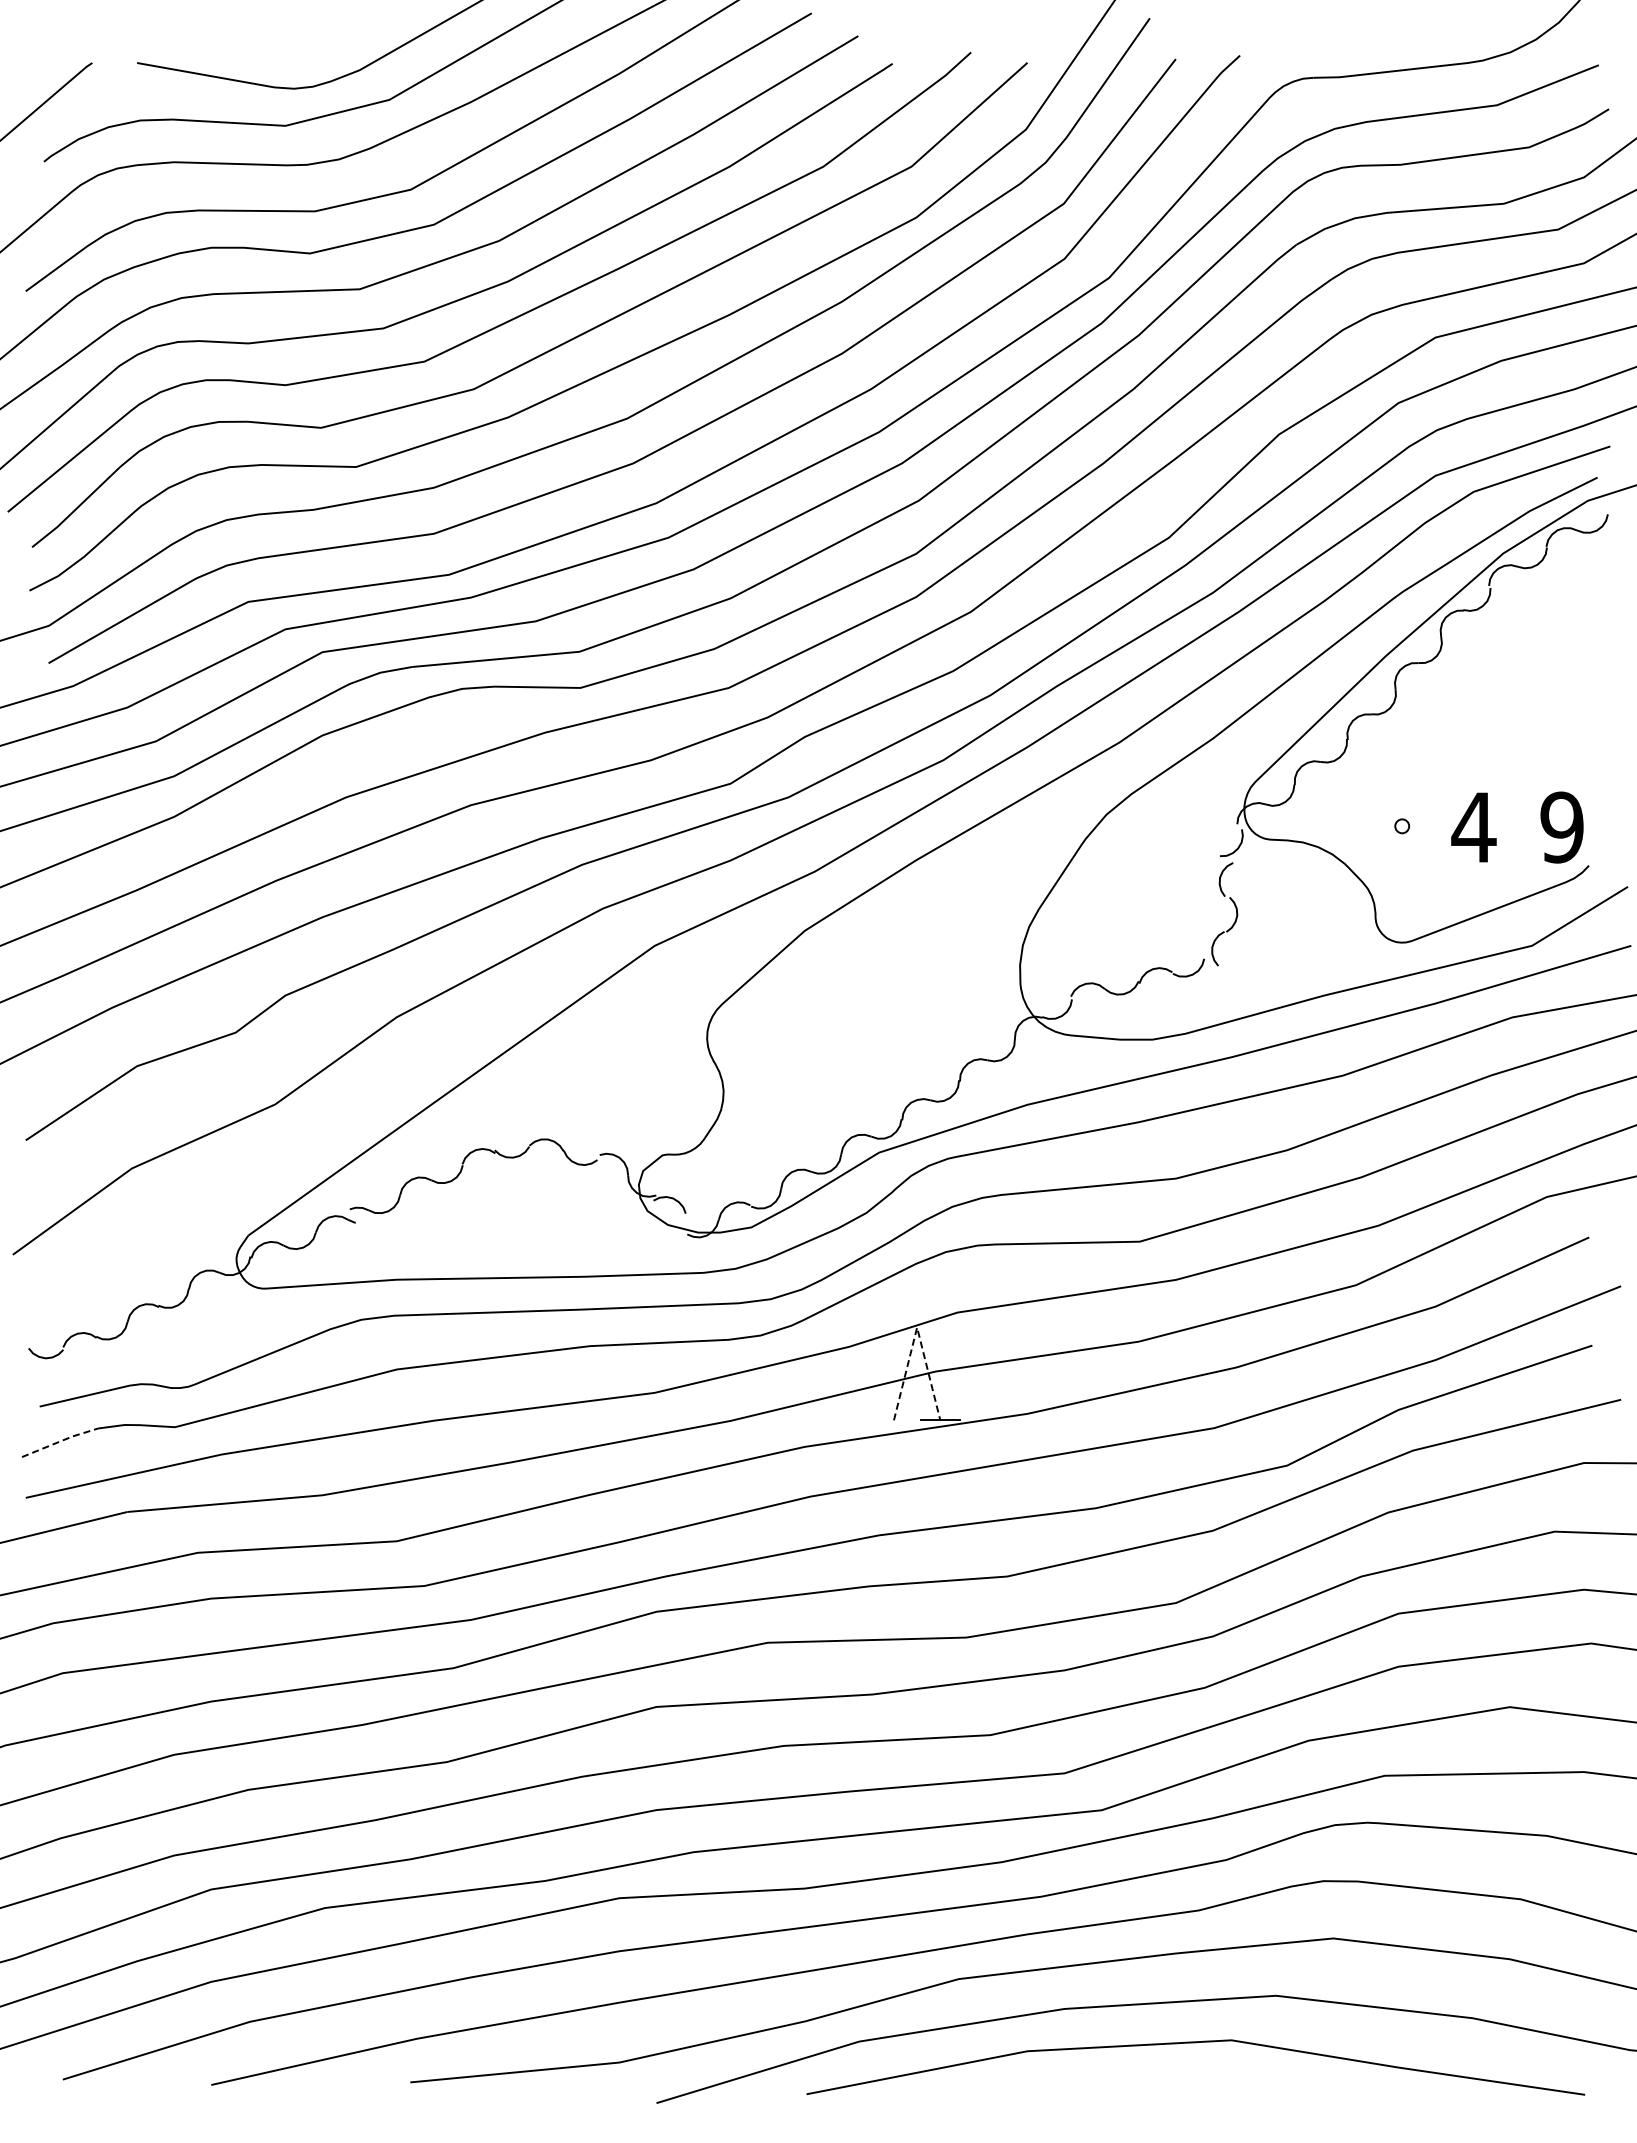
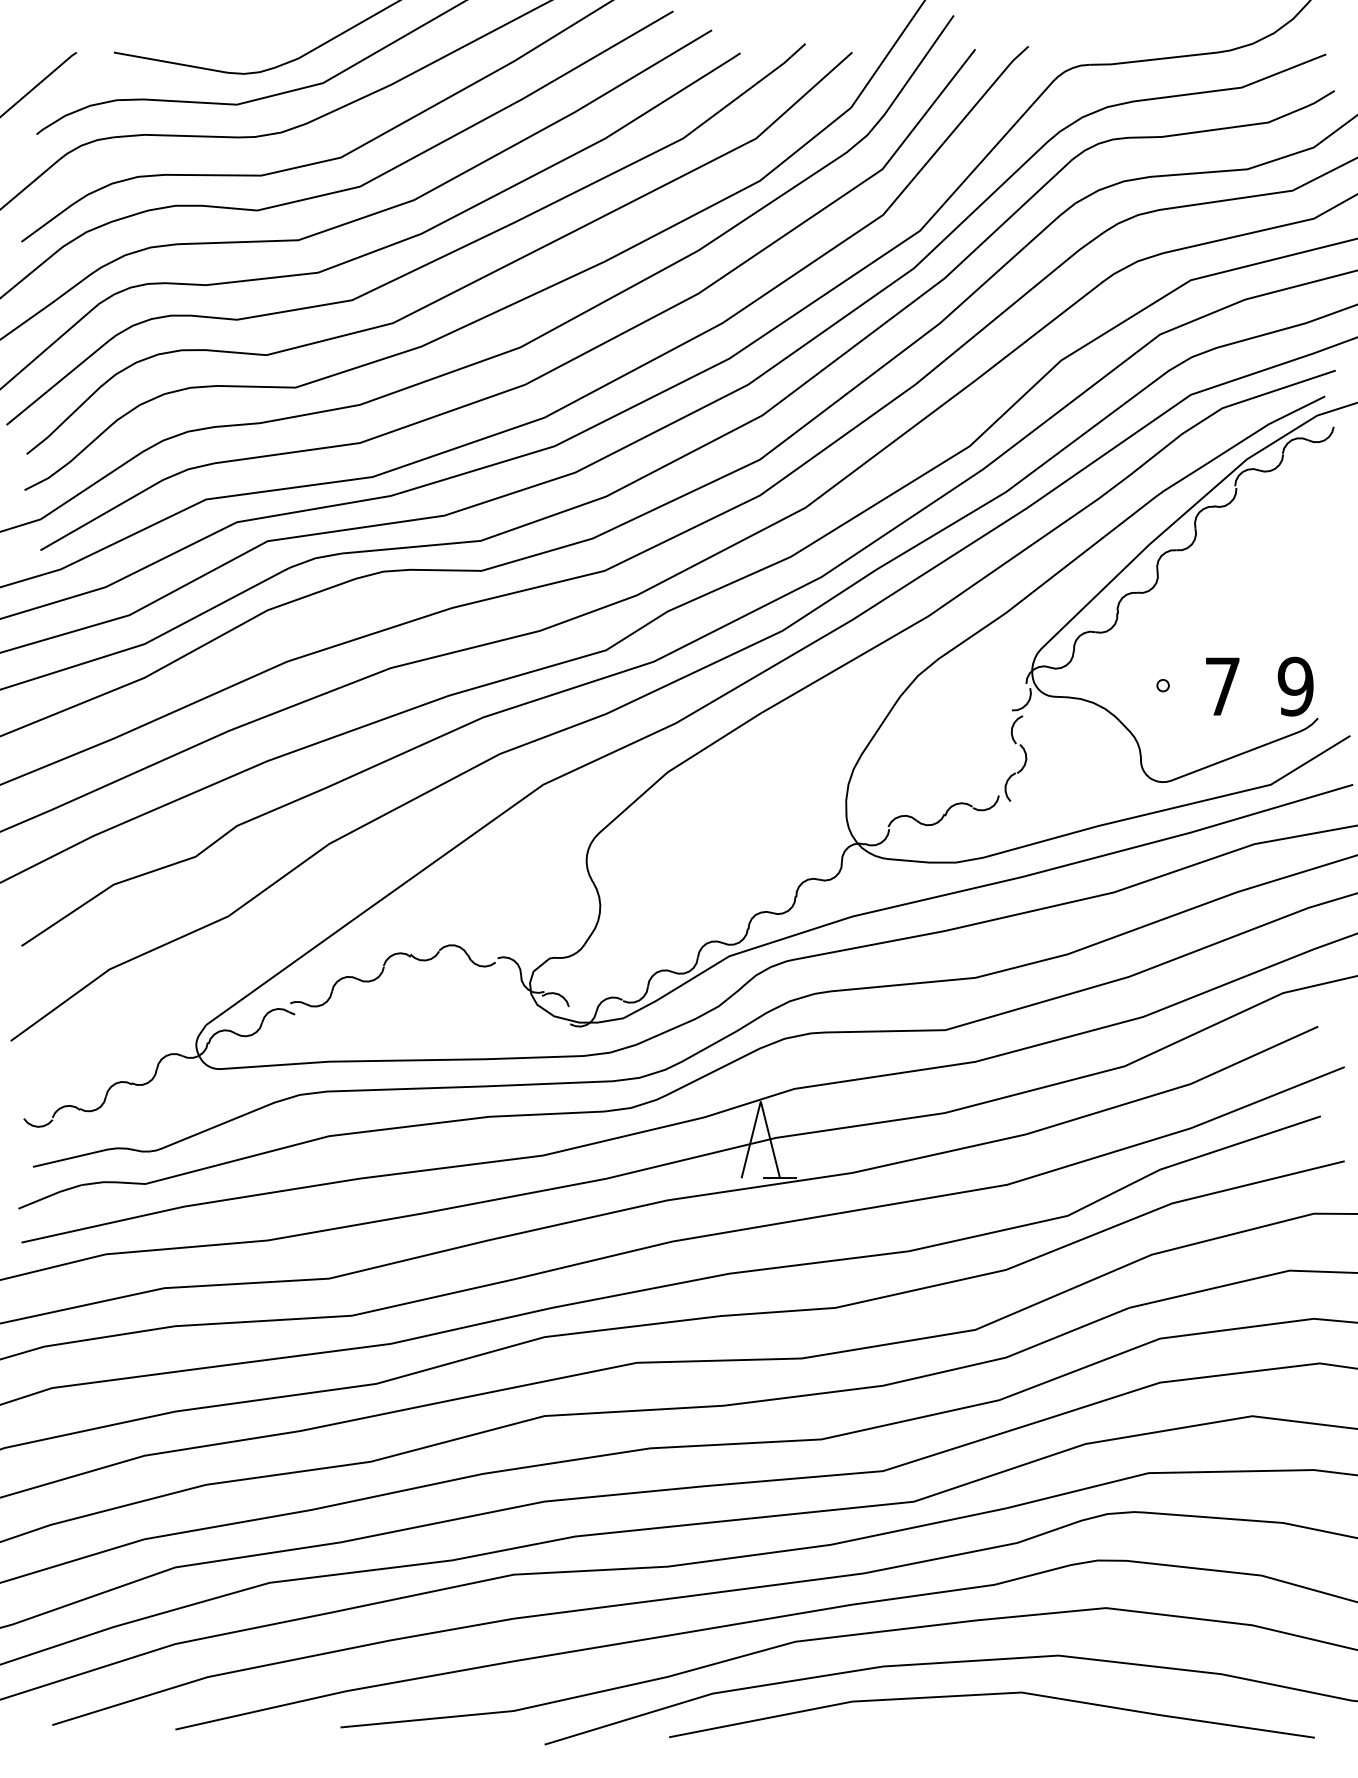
text: (1473, 827) -> (1222, 686), 4 -> 7
line: (917, 1327) -> (761, 1101), dashed -> solid
line: (60, 1441) -> (50, 1195), dashed -> solid

